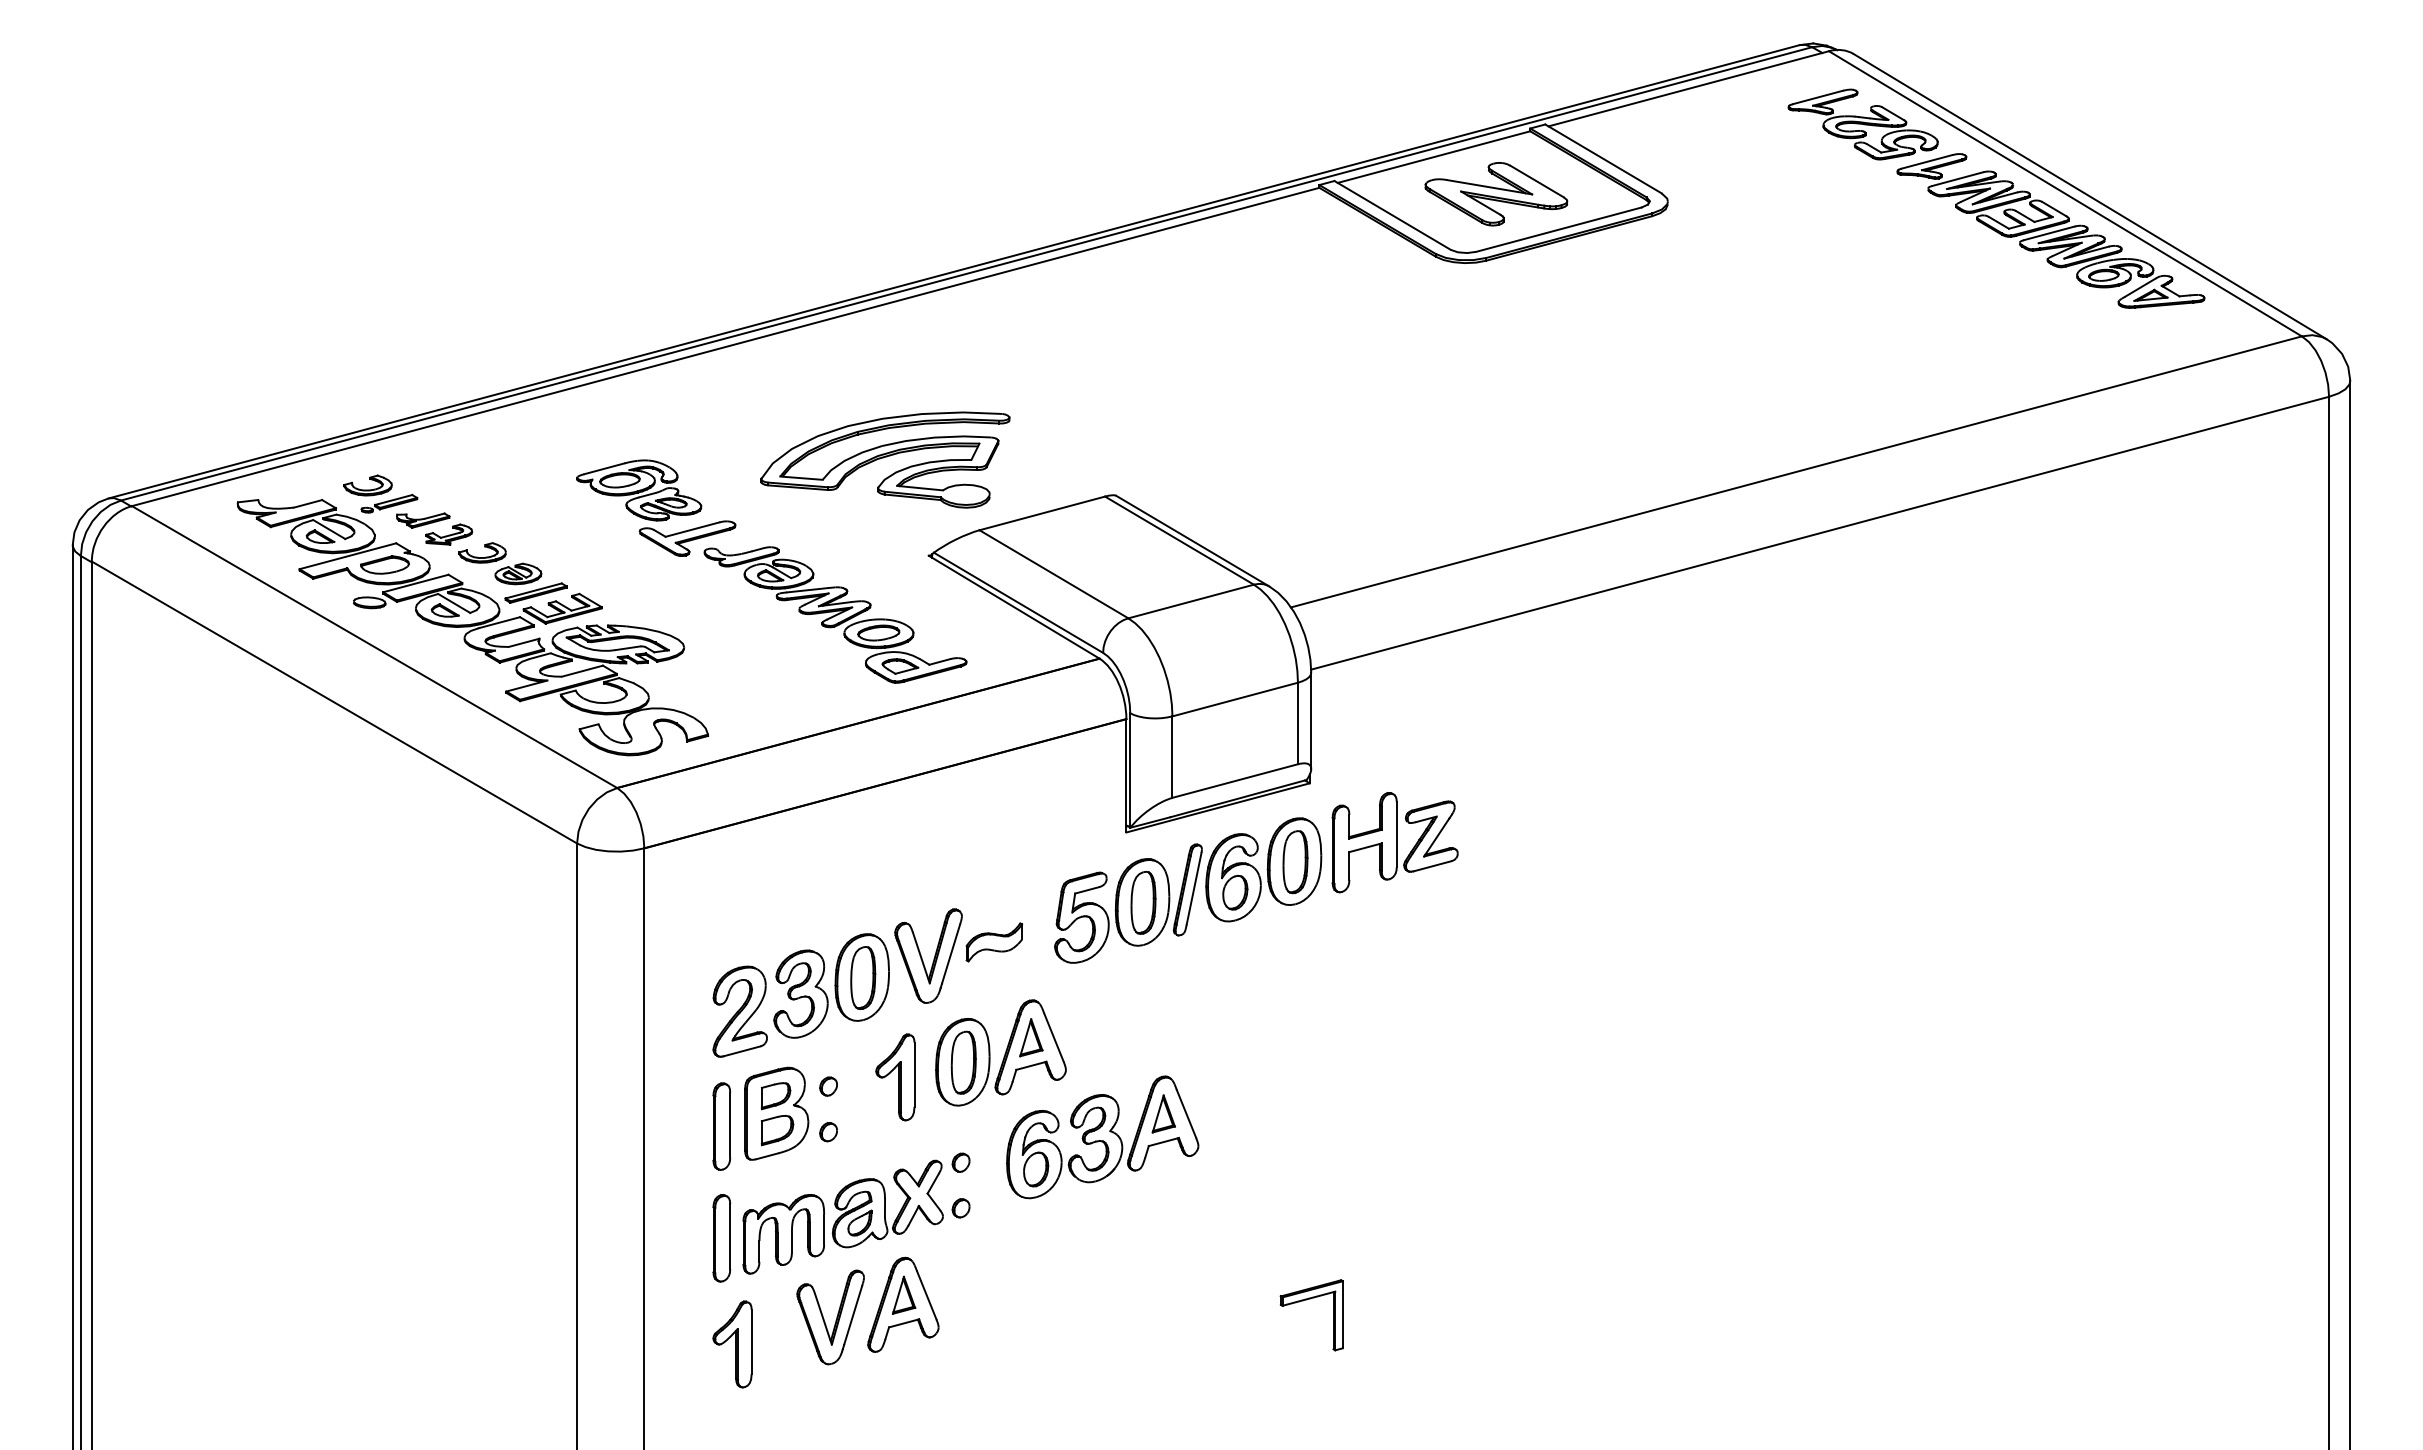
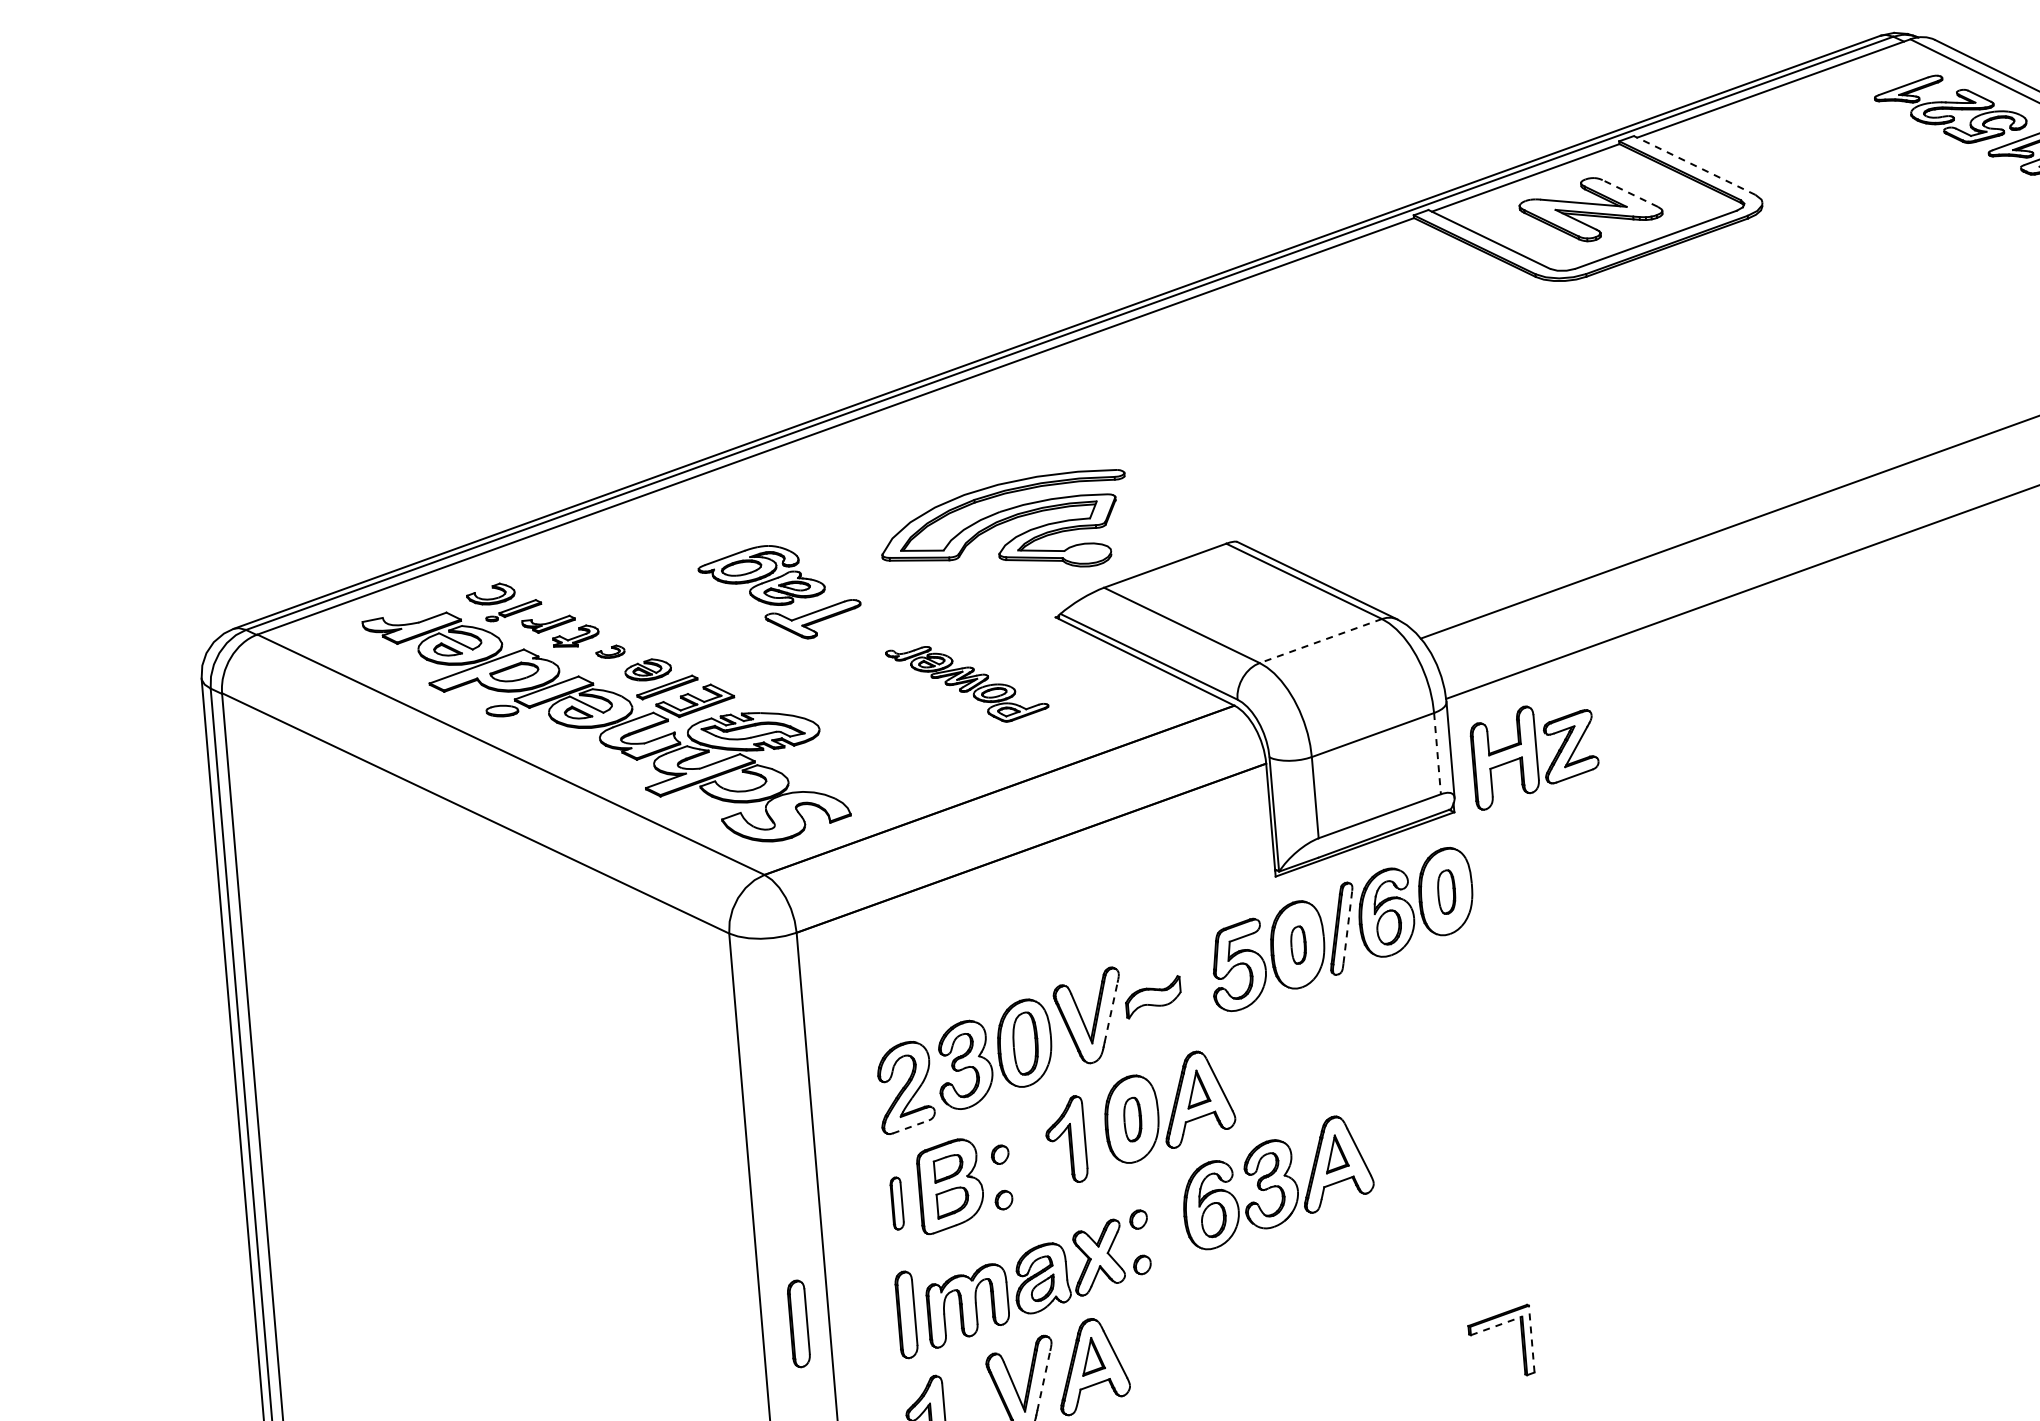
line: (1603, 158) -> (1694, 165), solid -> dashed
line: (1536, 181) -> (1629, 193), solid -> dashed
part: (482, 552) -> (610, 651), size x0.6
line: (1191, 601) -> (1321, 640), solid -> dashed
part: (835, 614) -> (967, 683), size x0.6
line: (1297, 723) -> (1437, 753), solid -> dashed
part: (1394, 842) -> (1534, 755), moved
part: (1295, 862) -> (1446, 892), size x0.7
line: (1194, 888) -> (1348, 926), solid -> dashed
part: (1143, 902) -> (1298, 944), size x0.6
line: (951, 954) -> (1111, 1012), solid -> dashed
line: (742, 1051) -> (911, 1126), solid -> dashed
part: (963, 1062) -> (1132, 1119), size x0.7
part: (721, 1126) -> (896, 1203), size x0.6
part: (613, 1238) -> (798, 1324), added
line: (1309, 1298) -> (1497, 1325), solid -> dashed
line: (1342, 1314) -> (1531, 1338), solid -> dashed
line: (853, 1315) -> (1044, 1380), solid -> dashed

